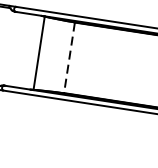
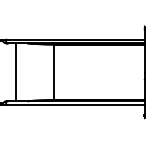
line: (39, 53) -> (16, 72), moved
line: (69, 58) -> (54, 72), dashed -> solid

